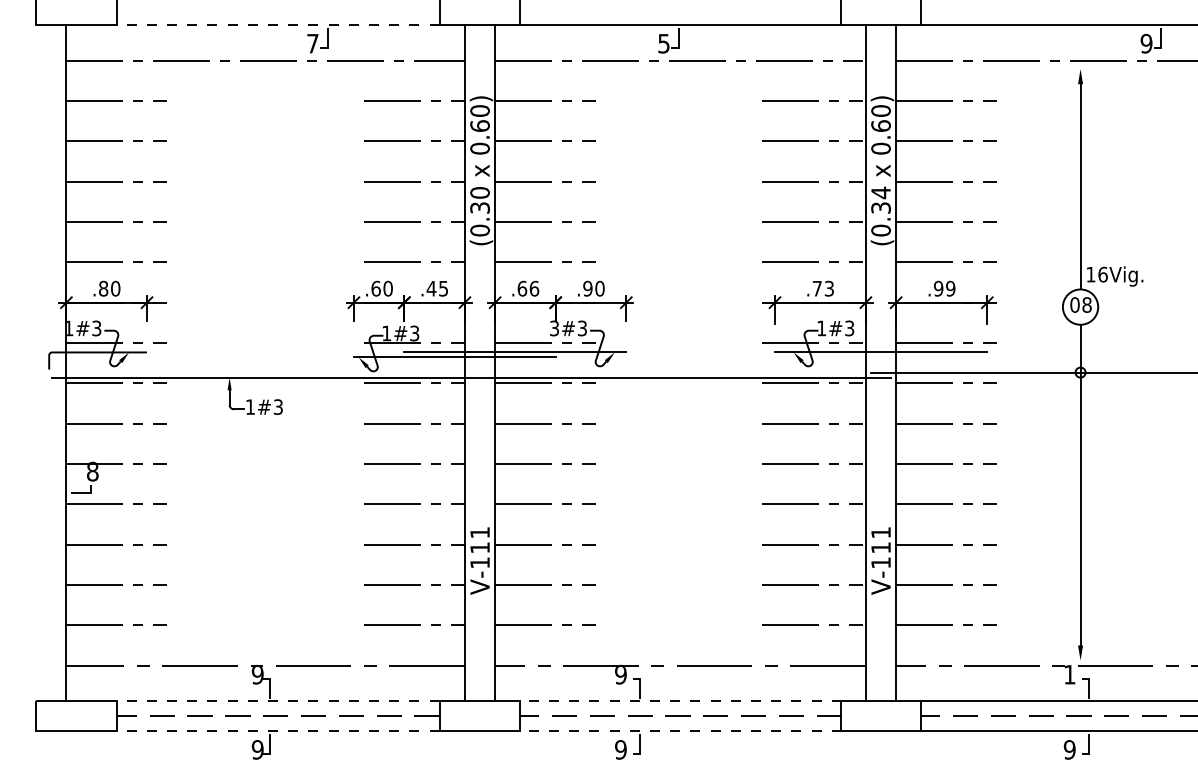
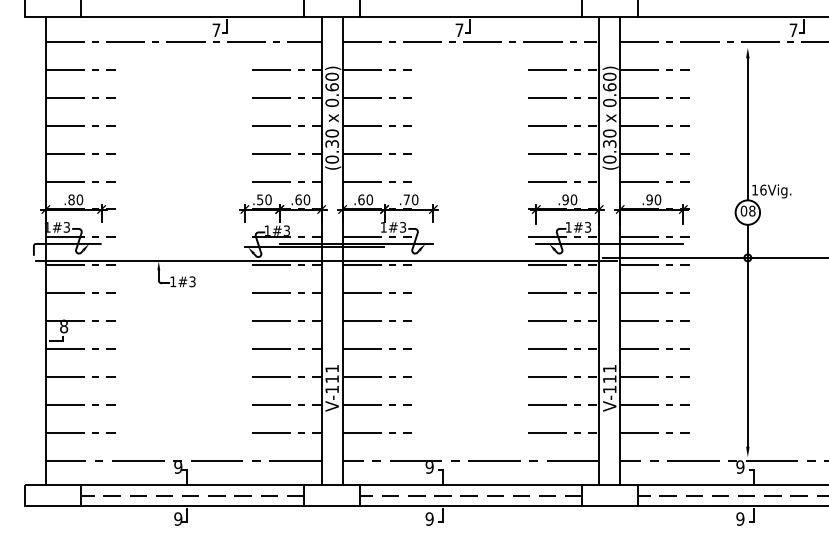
line: (278, 25) -> (192, 17), dashed -> solid
text: (664, 44) -> (459, 30), 5 -> 7
text: (1146, 44) -> (793, 30), 9 -> 7
text: (880, 192) -> (609, 133), (0.34 -> (0.30
text: (376, 288) -> (260, 199), .60 -> .50
text: (437, 288) -> (302, 199), .45 -> .60
text: (533, 288) -> (369, 199), .66 -> .60
text: (587, 288) -> (406, 199), .90 -> .70
text: (822, 288) -> (569, 199), .73 -> .90
text: (950, 288) -> (657, 199), .99 -> .90
text: (554, 328) -> (383, 227), 3#3 -> 1#3
text: (1069, 673) -> (740, 466), 1 -> 9
line: (278, 701) -> (192, 485), dashed -> solid
line: (679, 701) -> (470, 485), dashed -> solid
line: (278, 731) -> (192, 506), dashed -> solid
line: (679, 731) -> (470, 506), dashed -> solid

